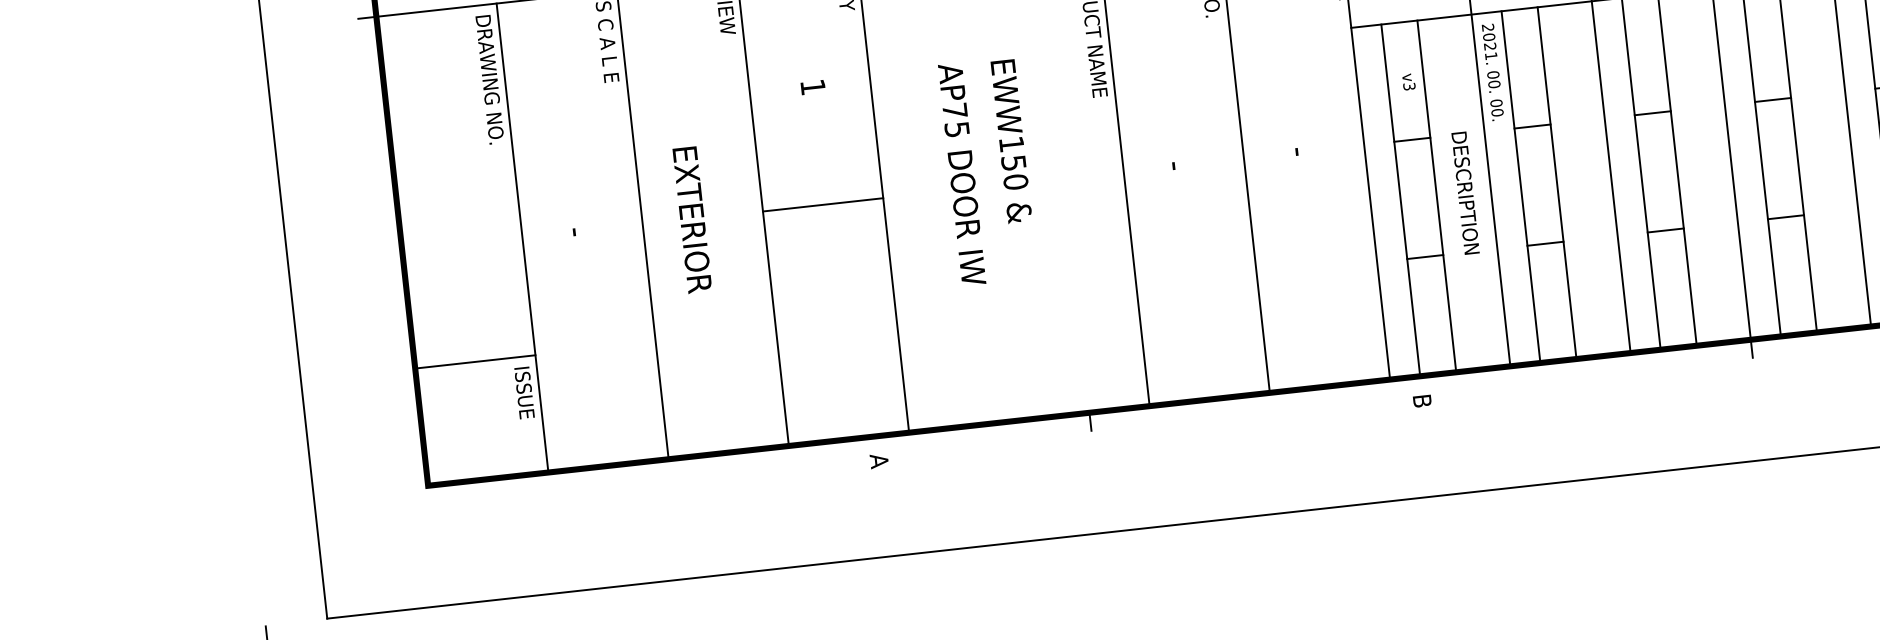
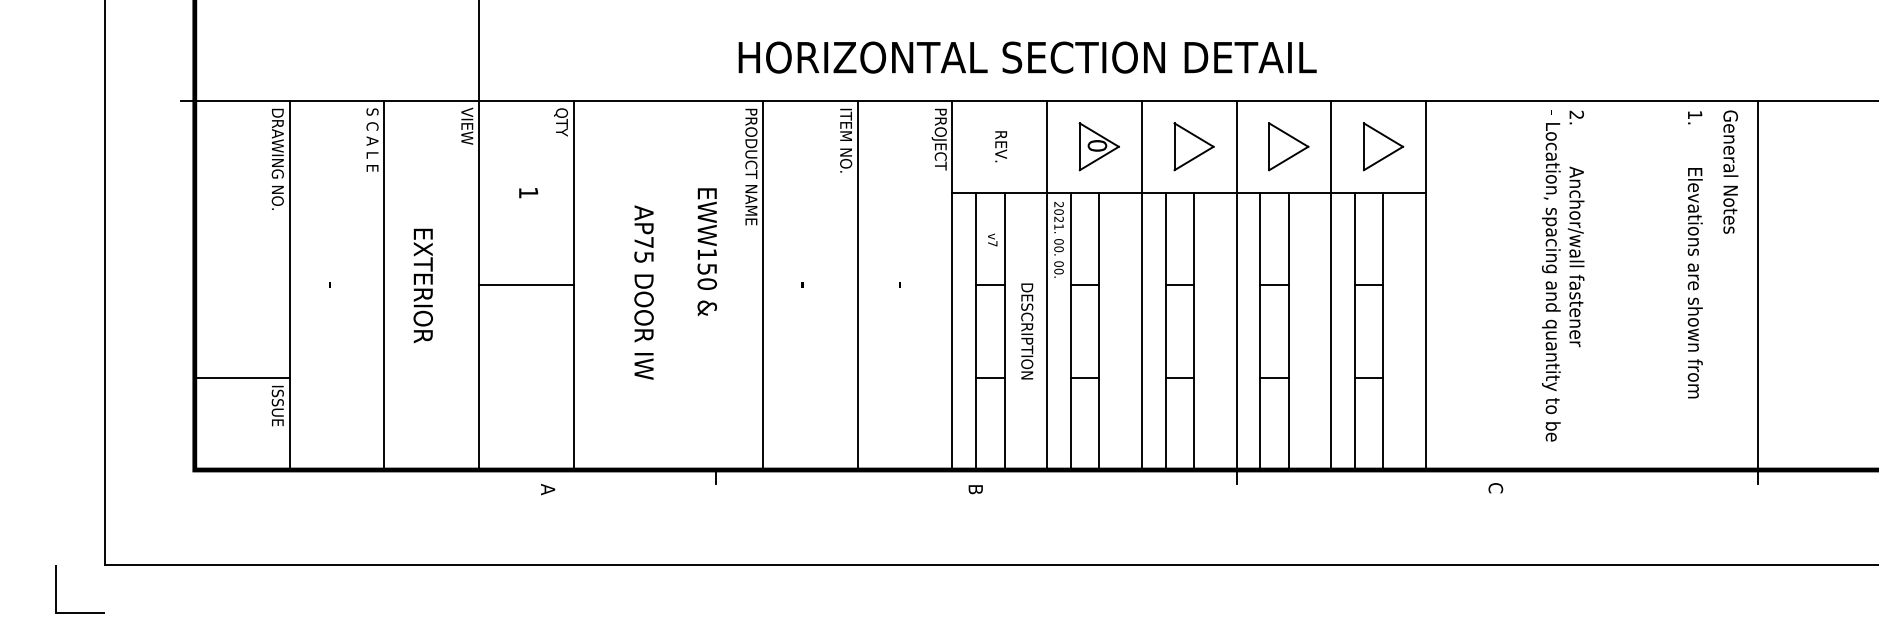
text: (1409, 86) -> (992, 243), v3 -> v7
text: (1010, 140) -> (706, 251), moved
text: (961, 174) -> (643, 292), moved

